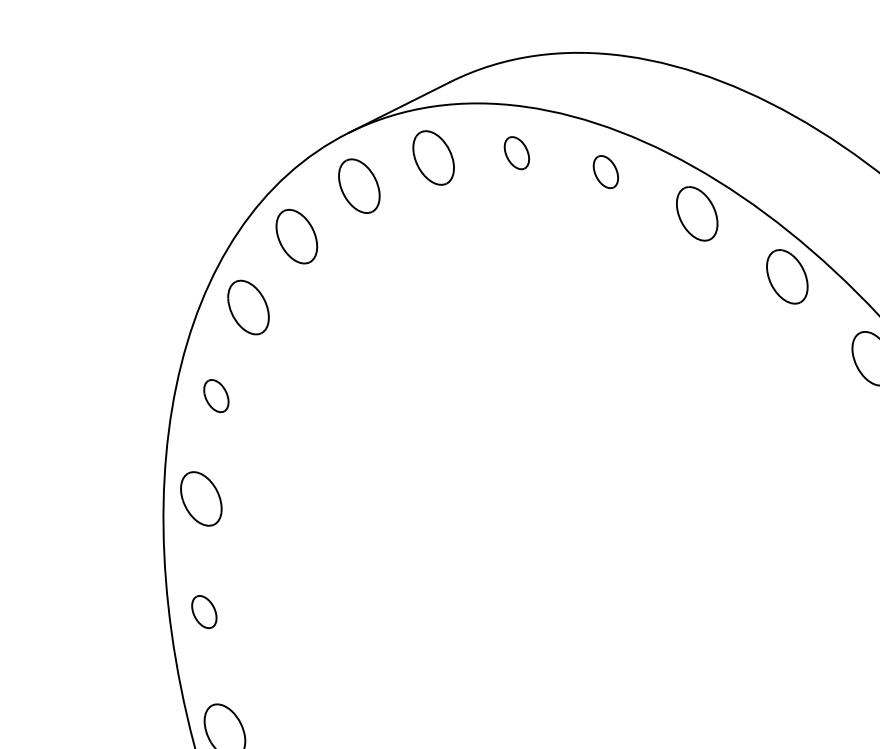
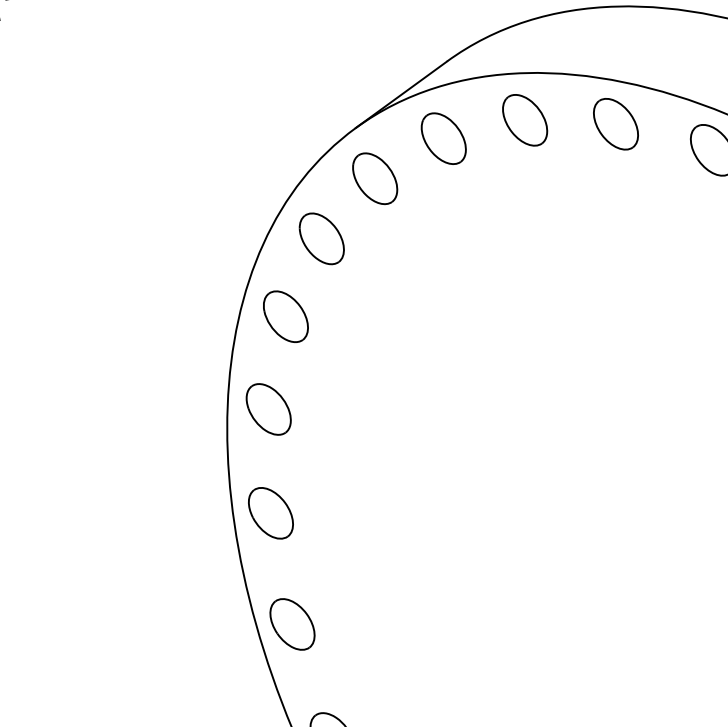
part: (516, 152) -> (524, 119), size x1.67
part: (605, 171) -> (615, 123), size x1.67
part: (216, 395) -> (268, 408), size x1.67
part: (204, 611) -> (292, 623), size x1.67

